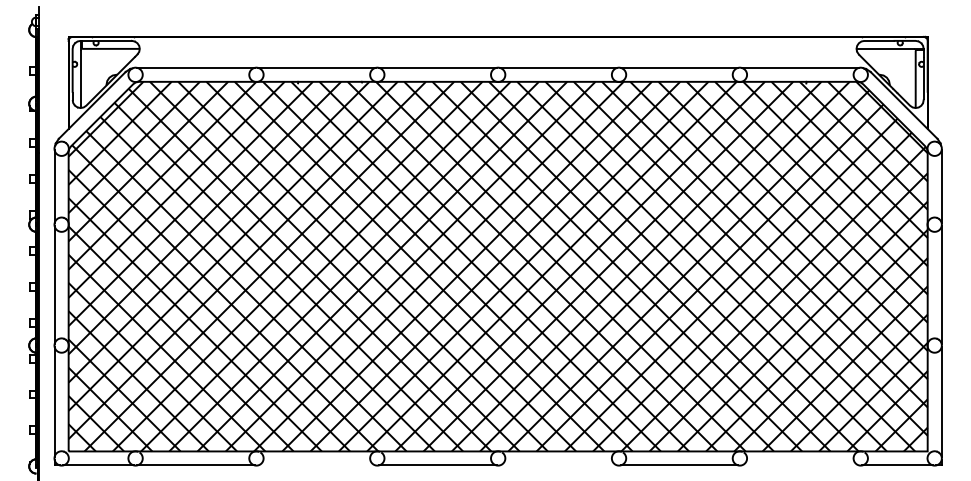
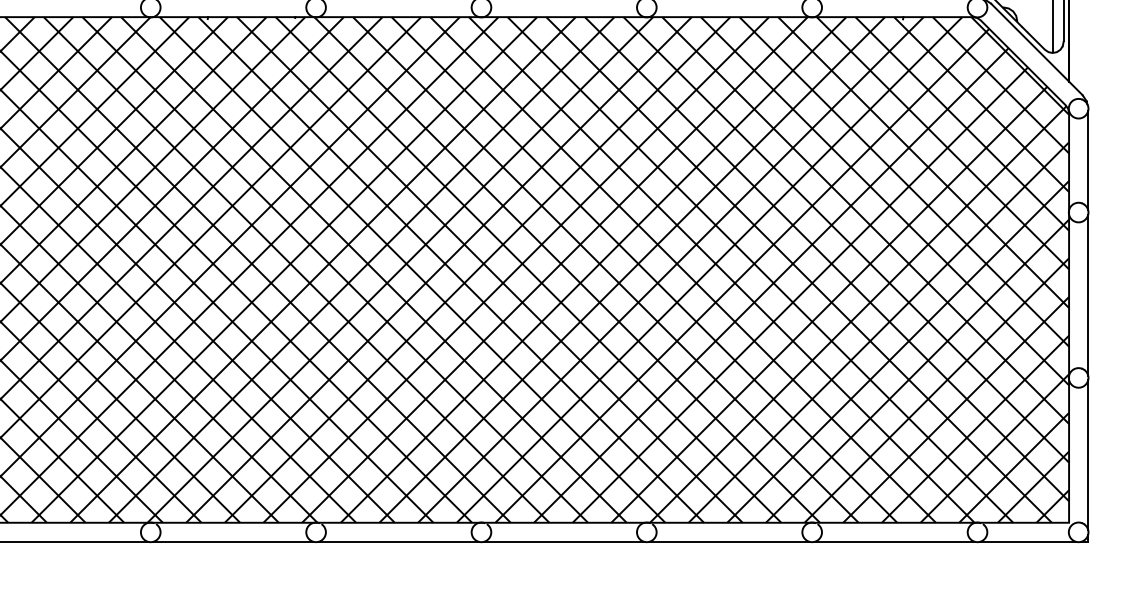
line: (316, 465) -> (232, 542), added
line: (558, 465) -> (563, 542), added
line: (800, 465) -> (895, 542), added

